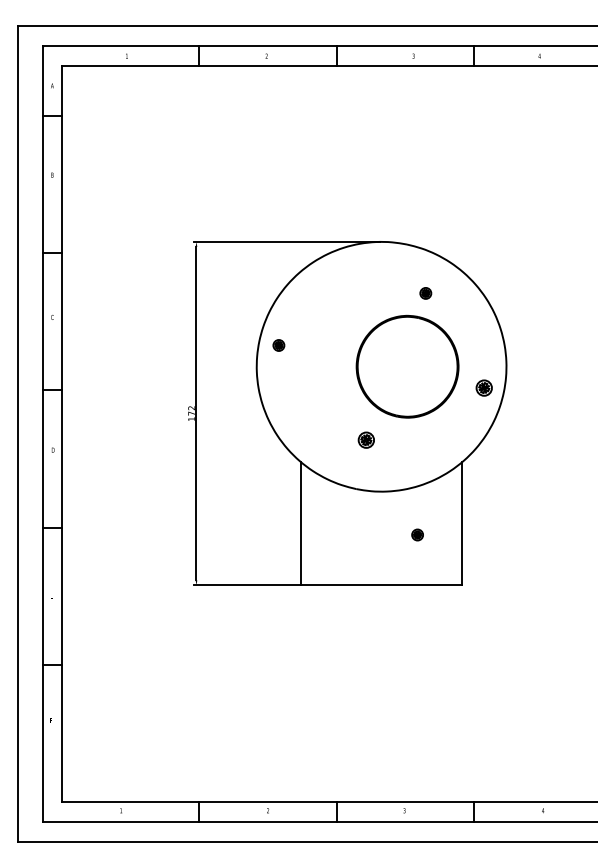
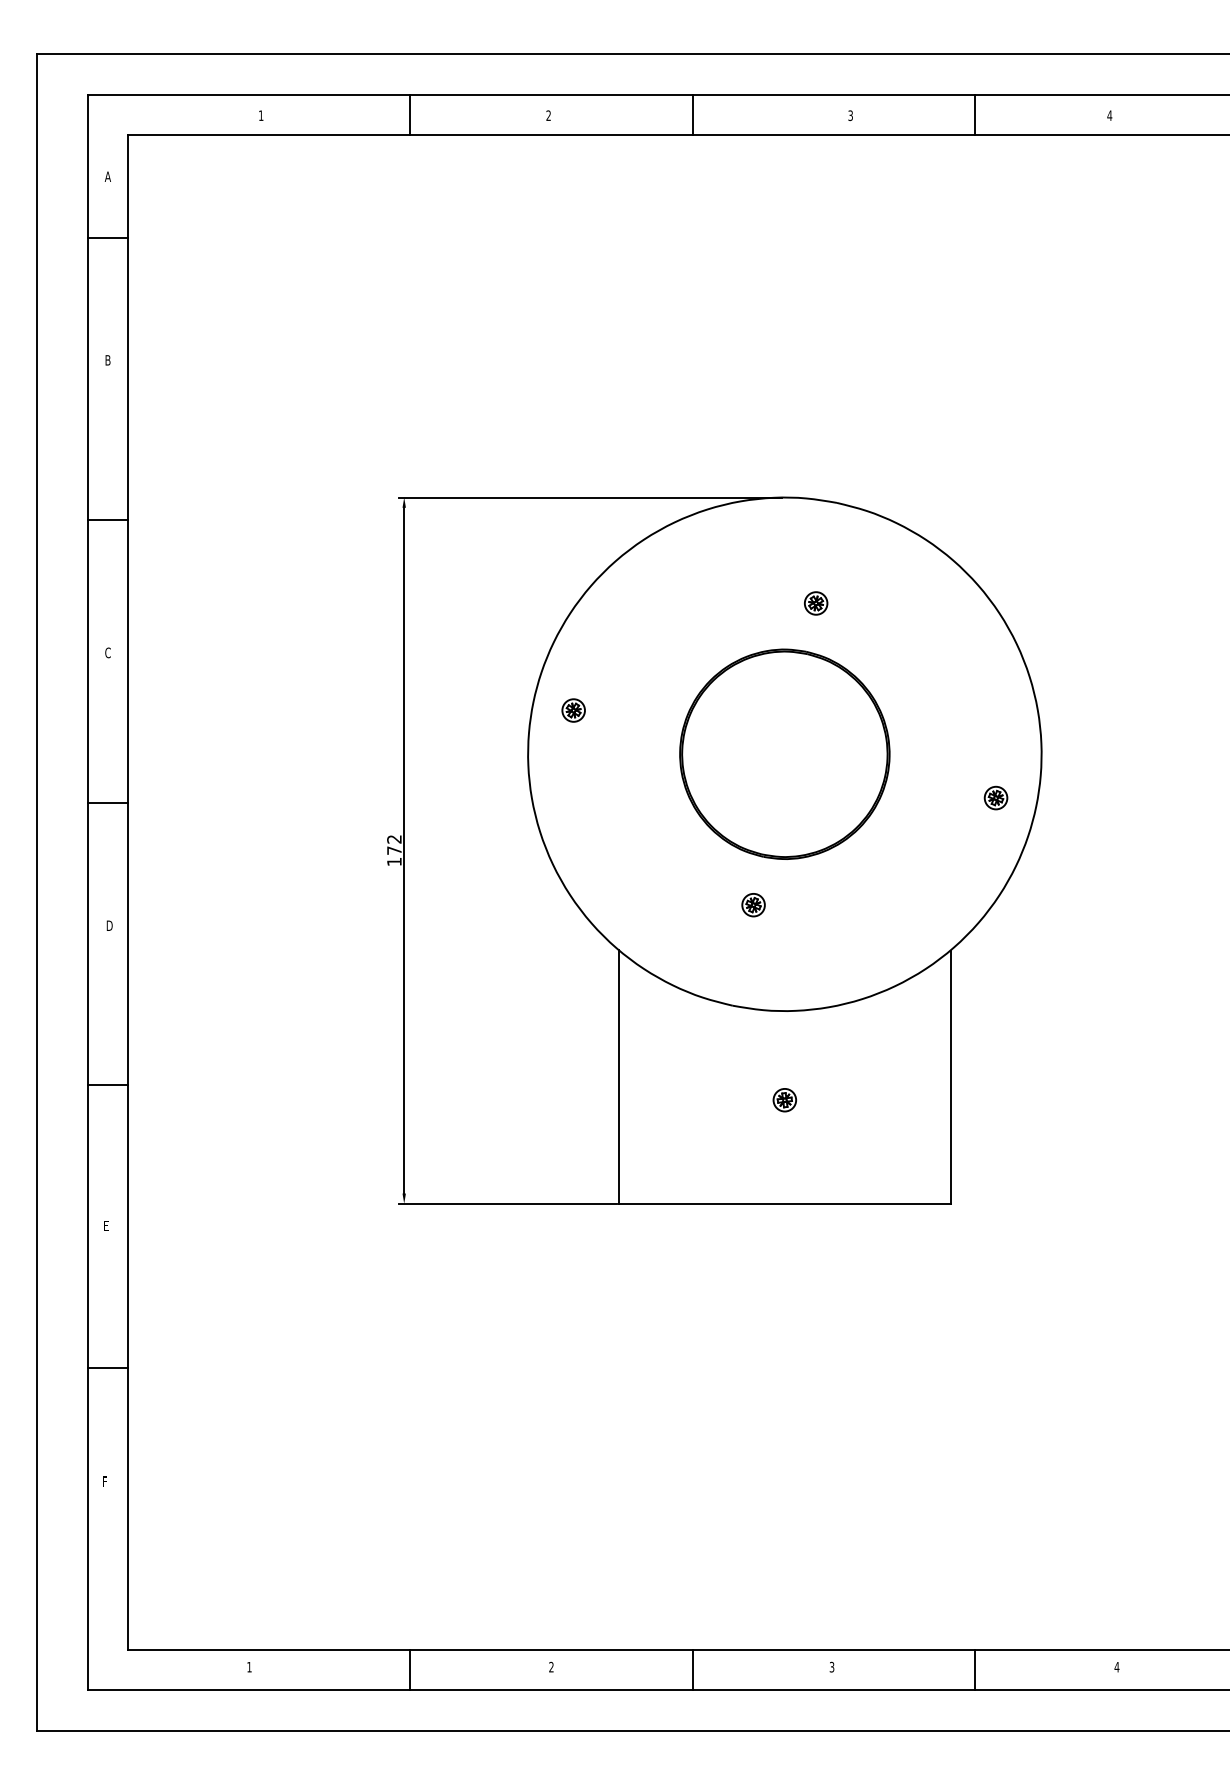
part: (425, 293) -> (815, 603), moved
part: (407, 366) -> (784, 753), moved
part: (484, 387) -> (996, 796), size x0.71
part: (366, 439) -> (753, 903), size x0.71
part: (417, 534) -> (784, 1099), moved

